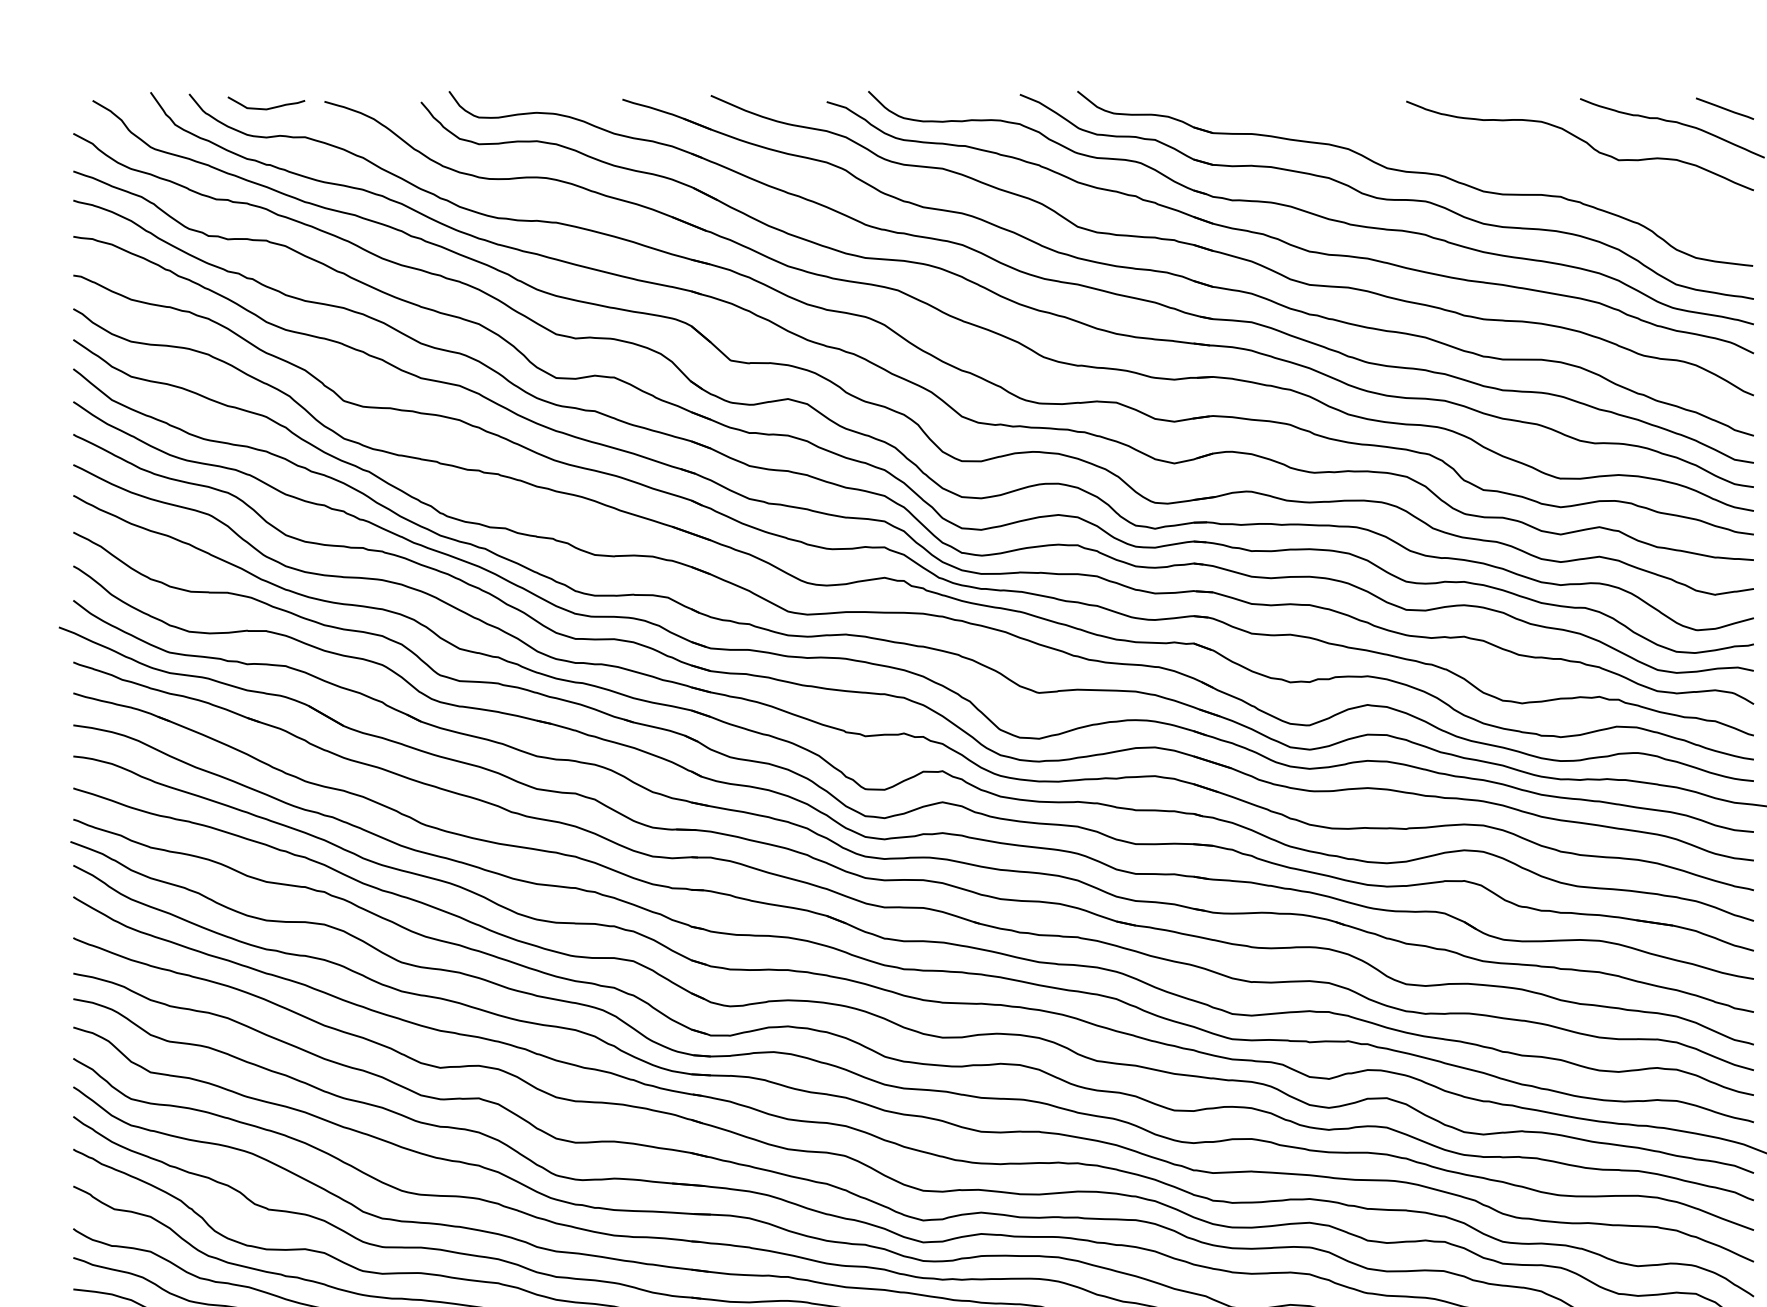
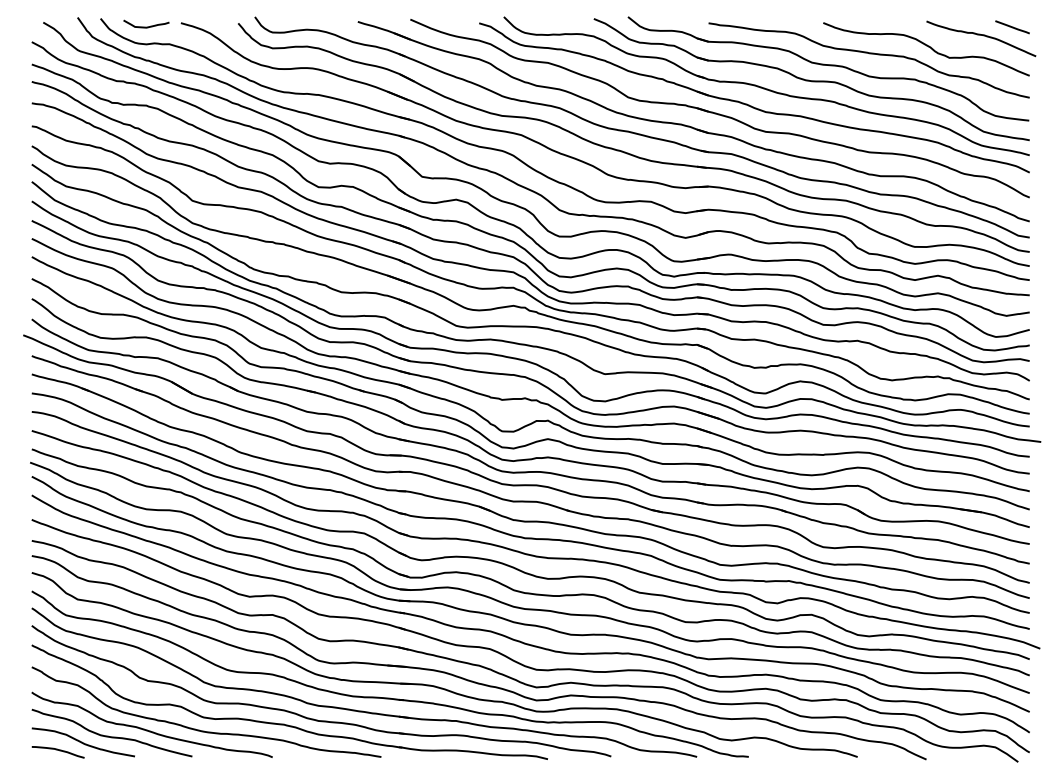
curve: (1484, 154) -> (869, 54), added

